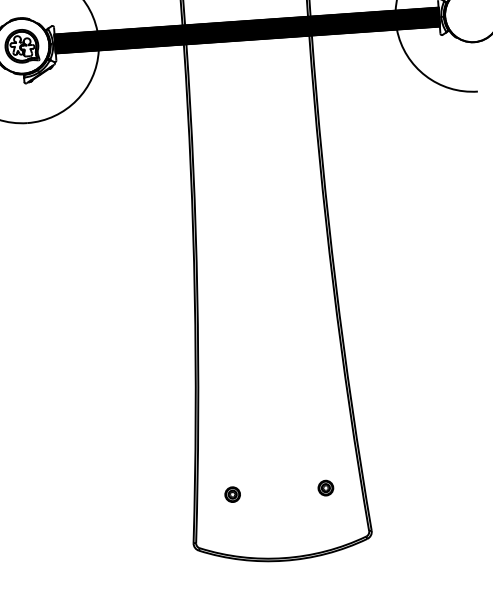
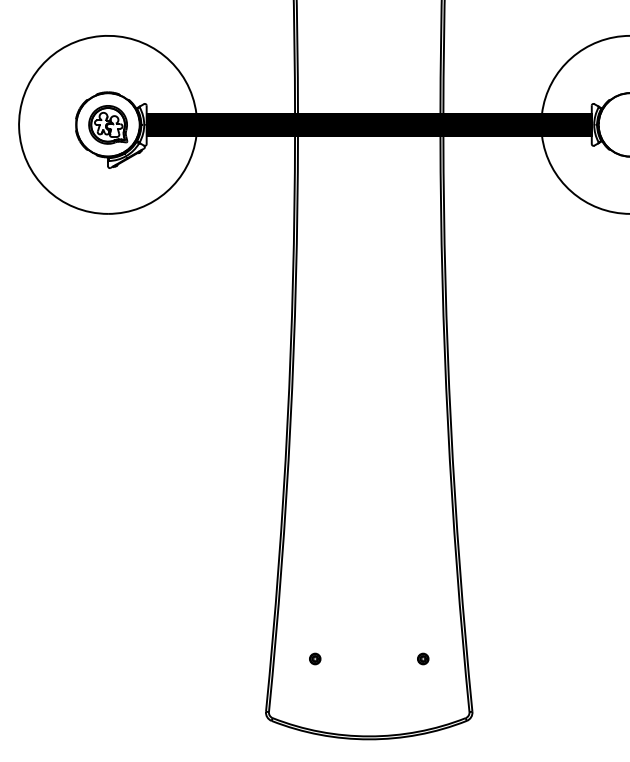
part: (326, 487) -> (423, 658), size x0.62
part: (233, 494) -> (315, 658), size x0.62

